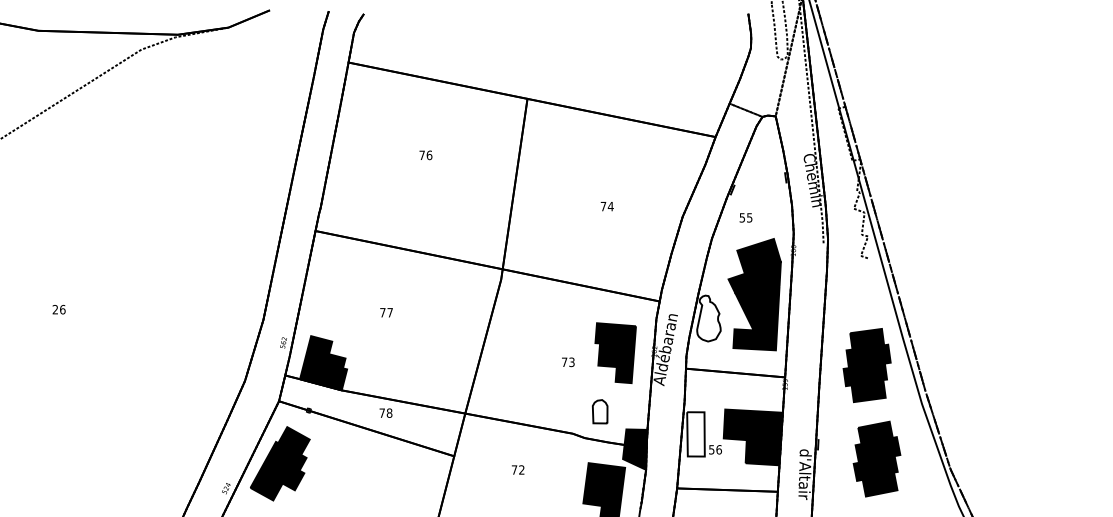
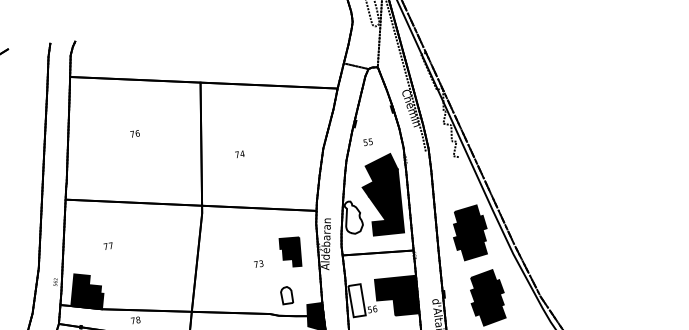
text: (606, 206) -> (239, 154), moved
text: (386, 312) -> (108, 246), moved
part: (615, 352) -> (291, 251), size x0.7

